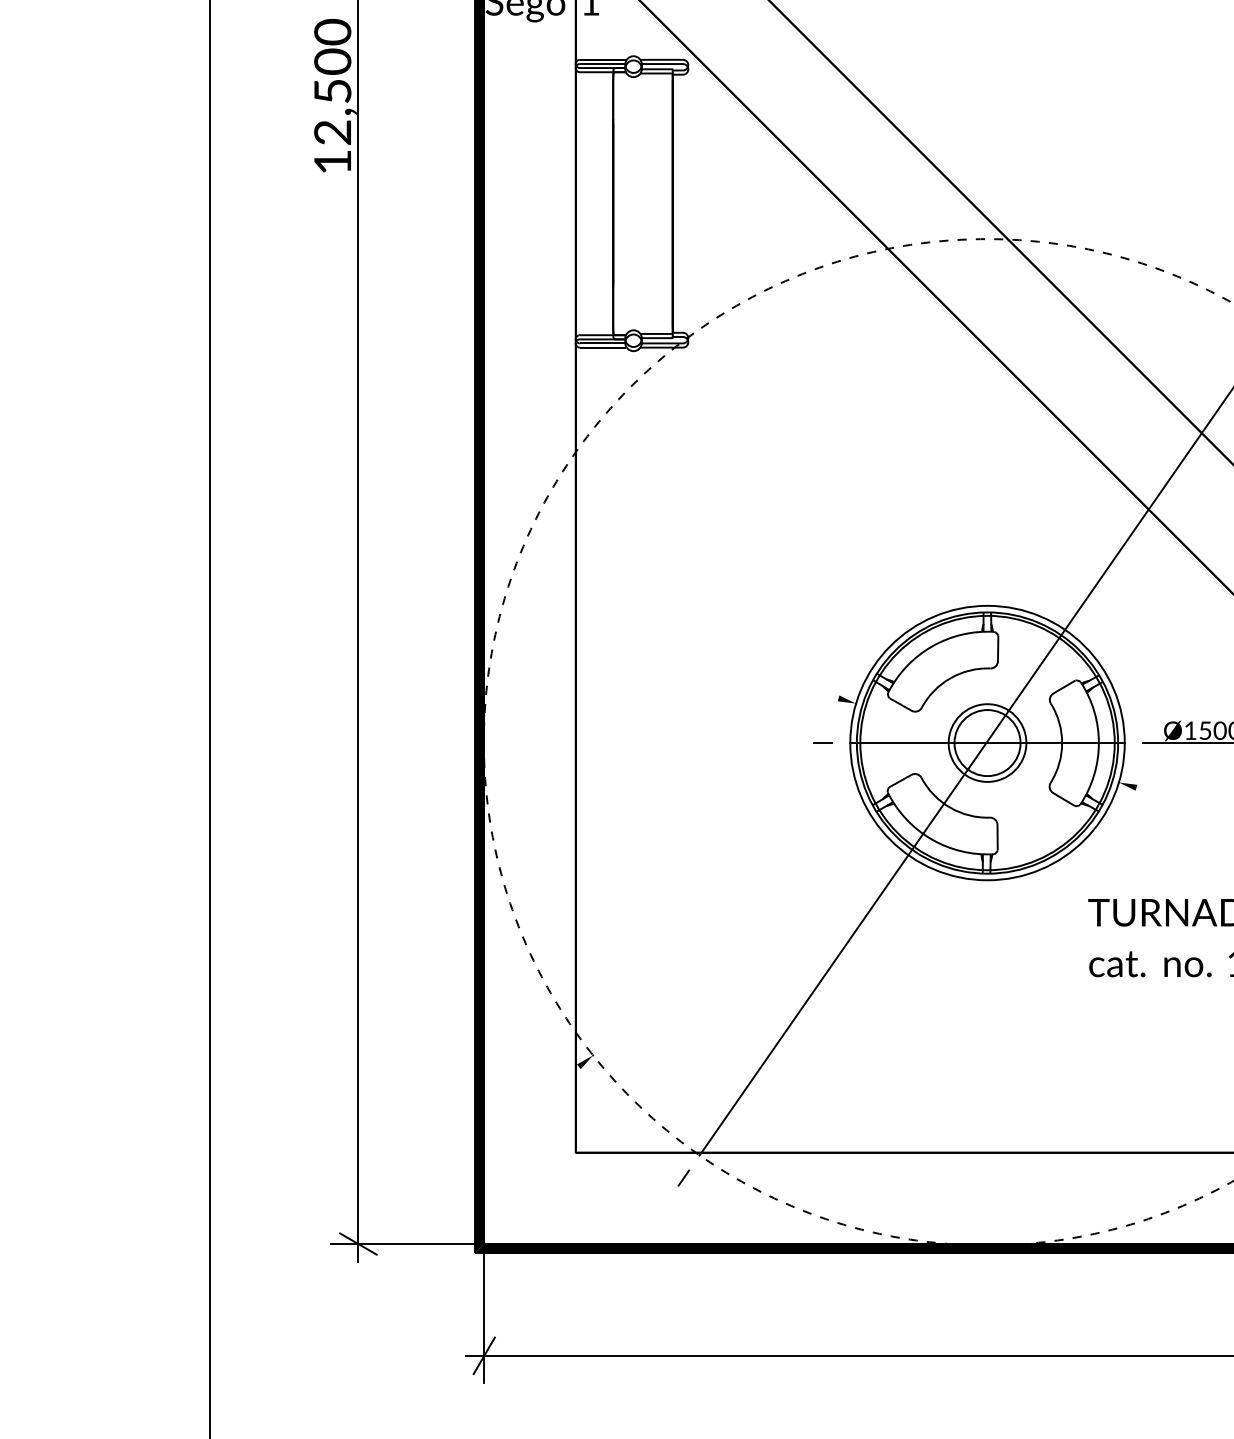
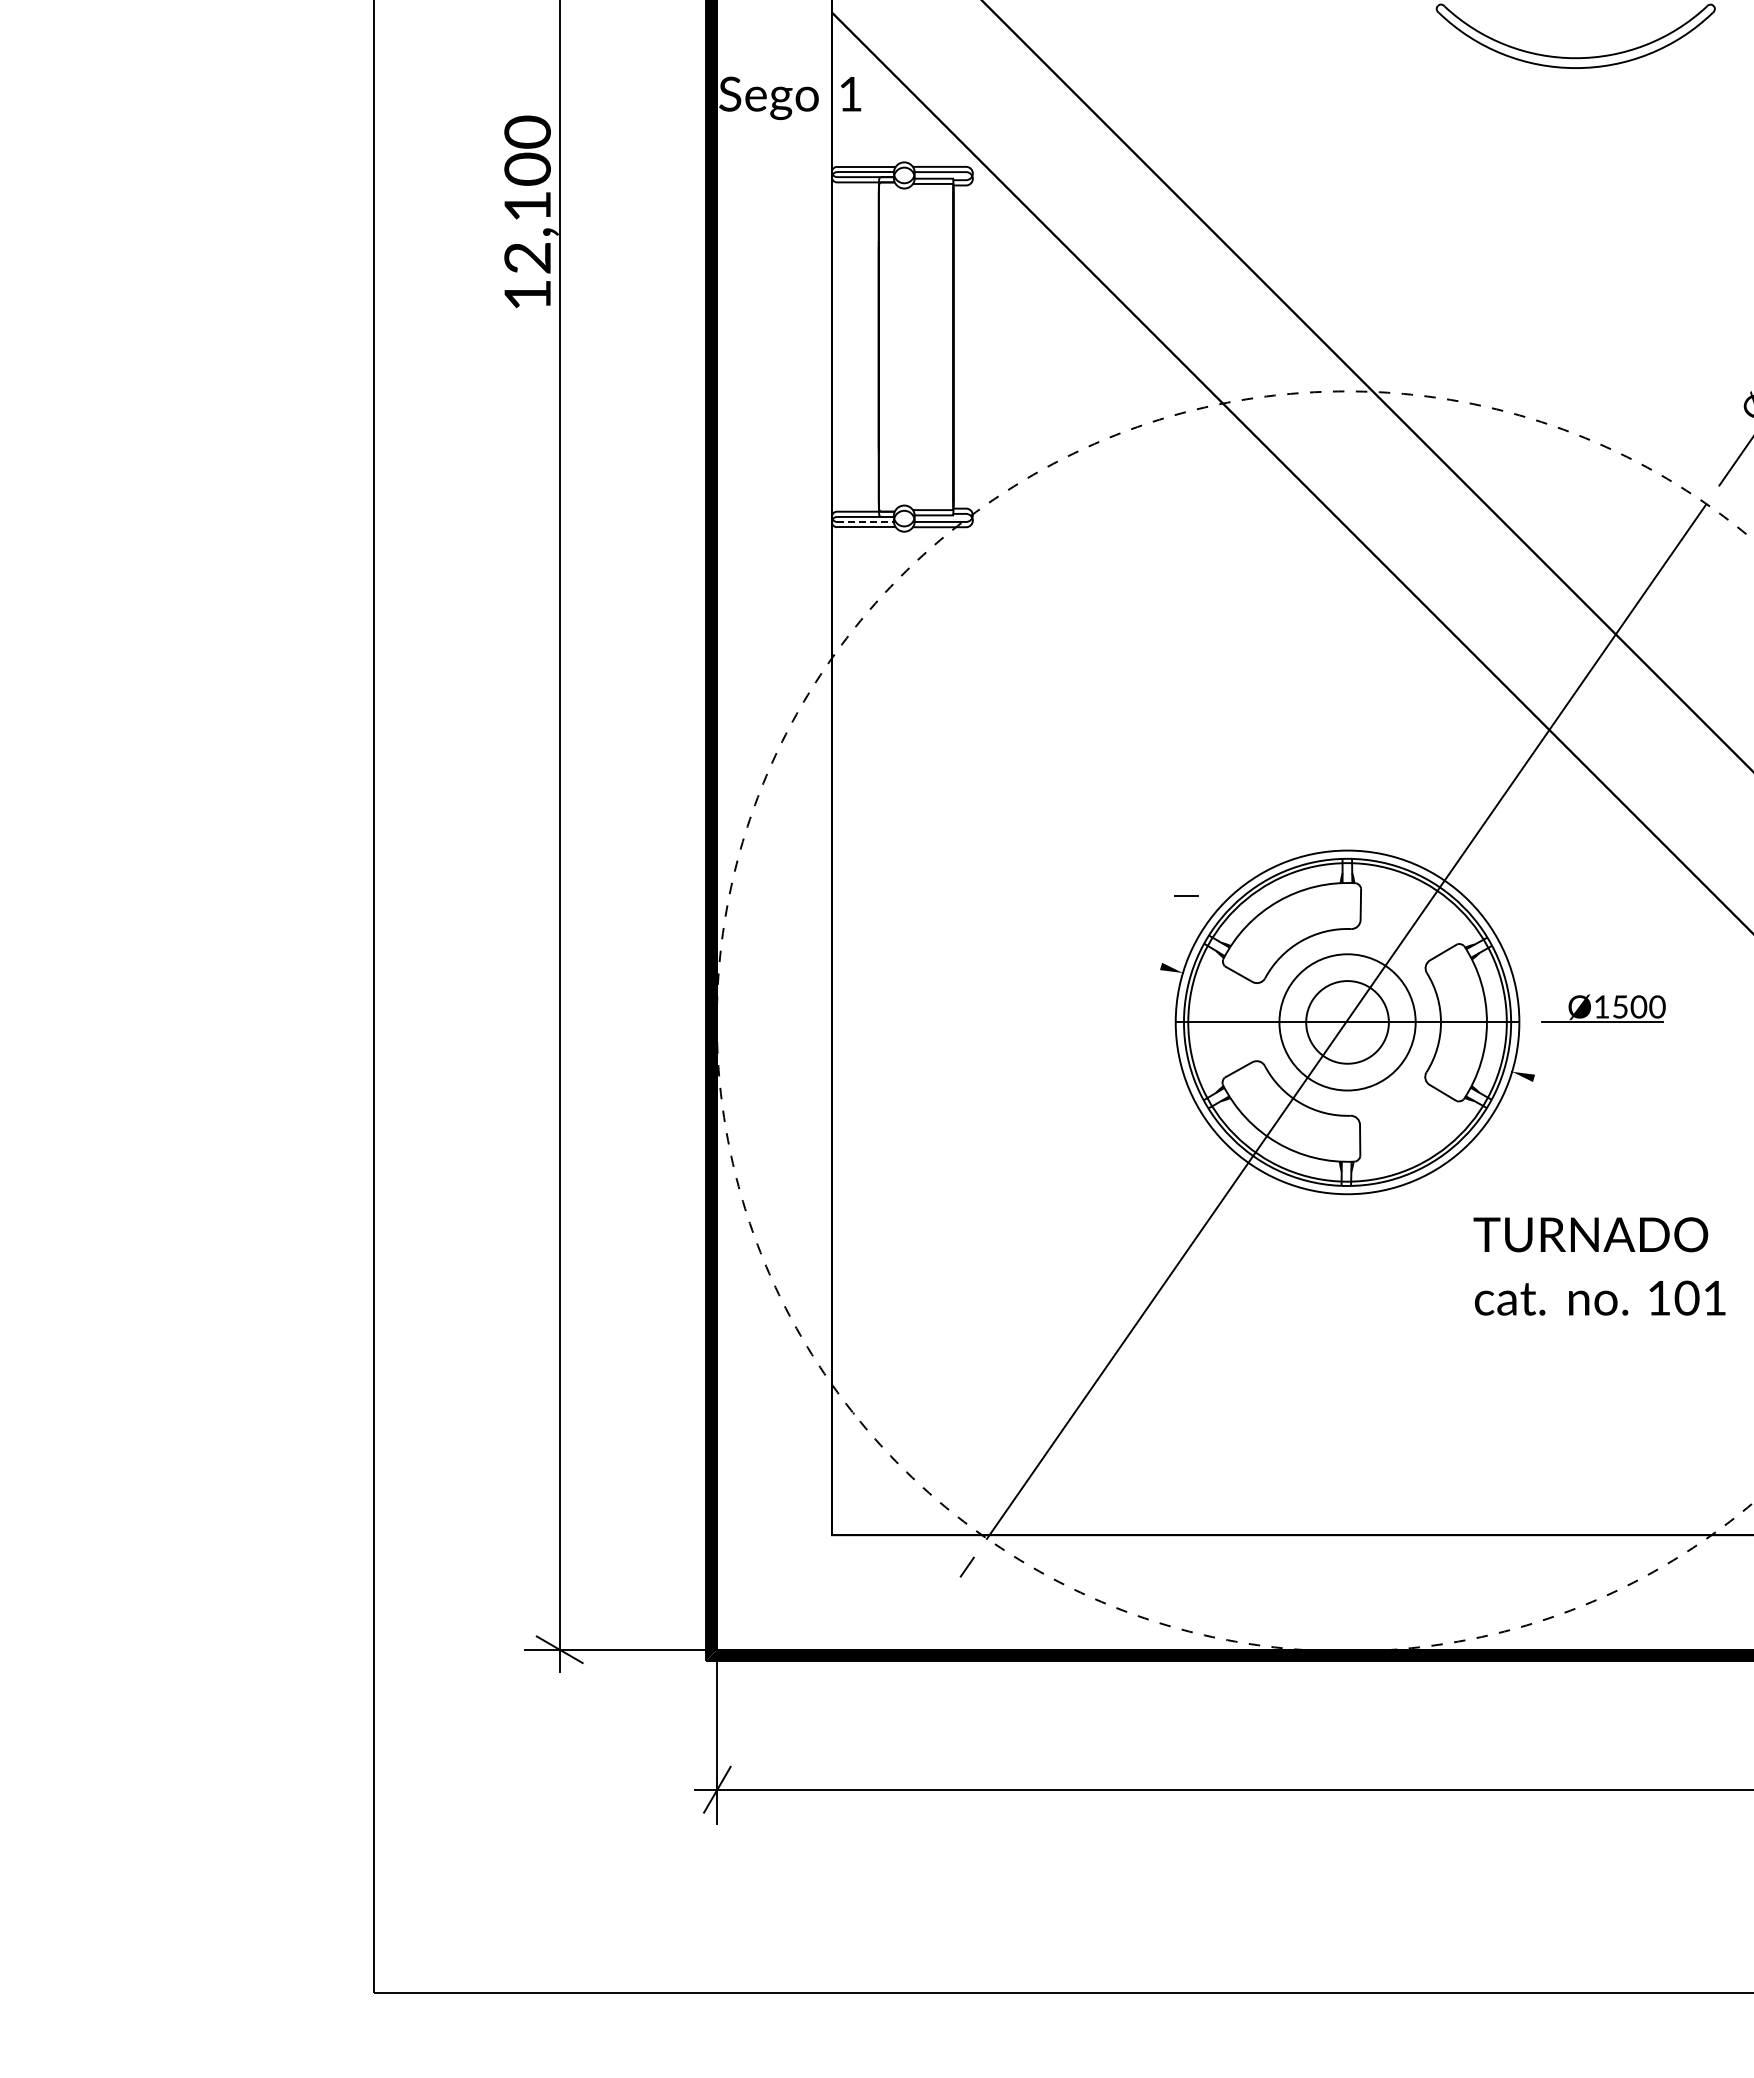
text: (332, 91) -> (527, 206), 12,500 -> 12,100
line: (603, 343) -> (866, 521), solid -> dashed
line: (822, 742) -> (1186, 895), moved
circle: (987, 743) -> (1347, 1022), size x1.4
fill: (585, 1061) -> (843, 1421), removed

